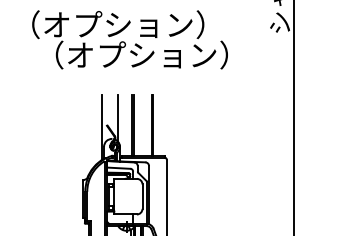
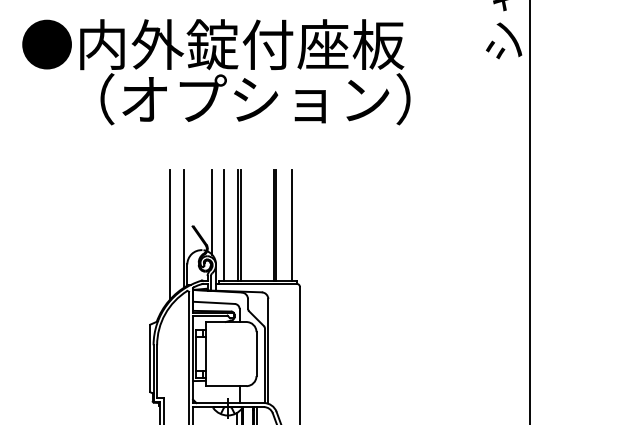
text: (118, 24) -> (213, 44), （オプション） -> ●内外錠付座板
line: (124, 124) -> (224, 224), added
line: (161, 124) -> (290, 224), added
line: (94, 130) -> (170, 234), added

